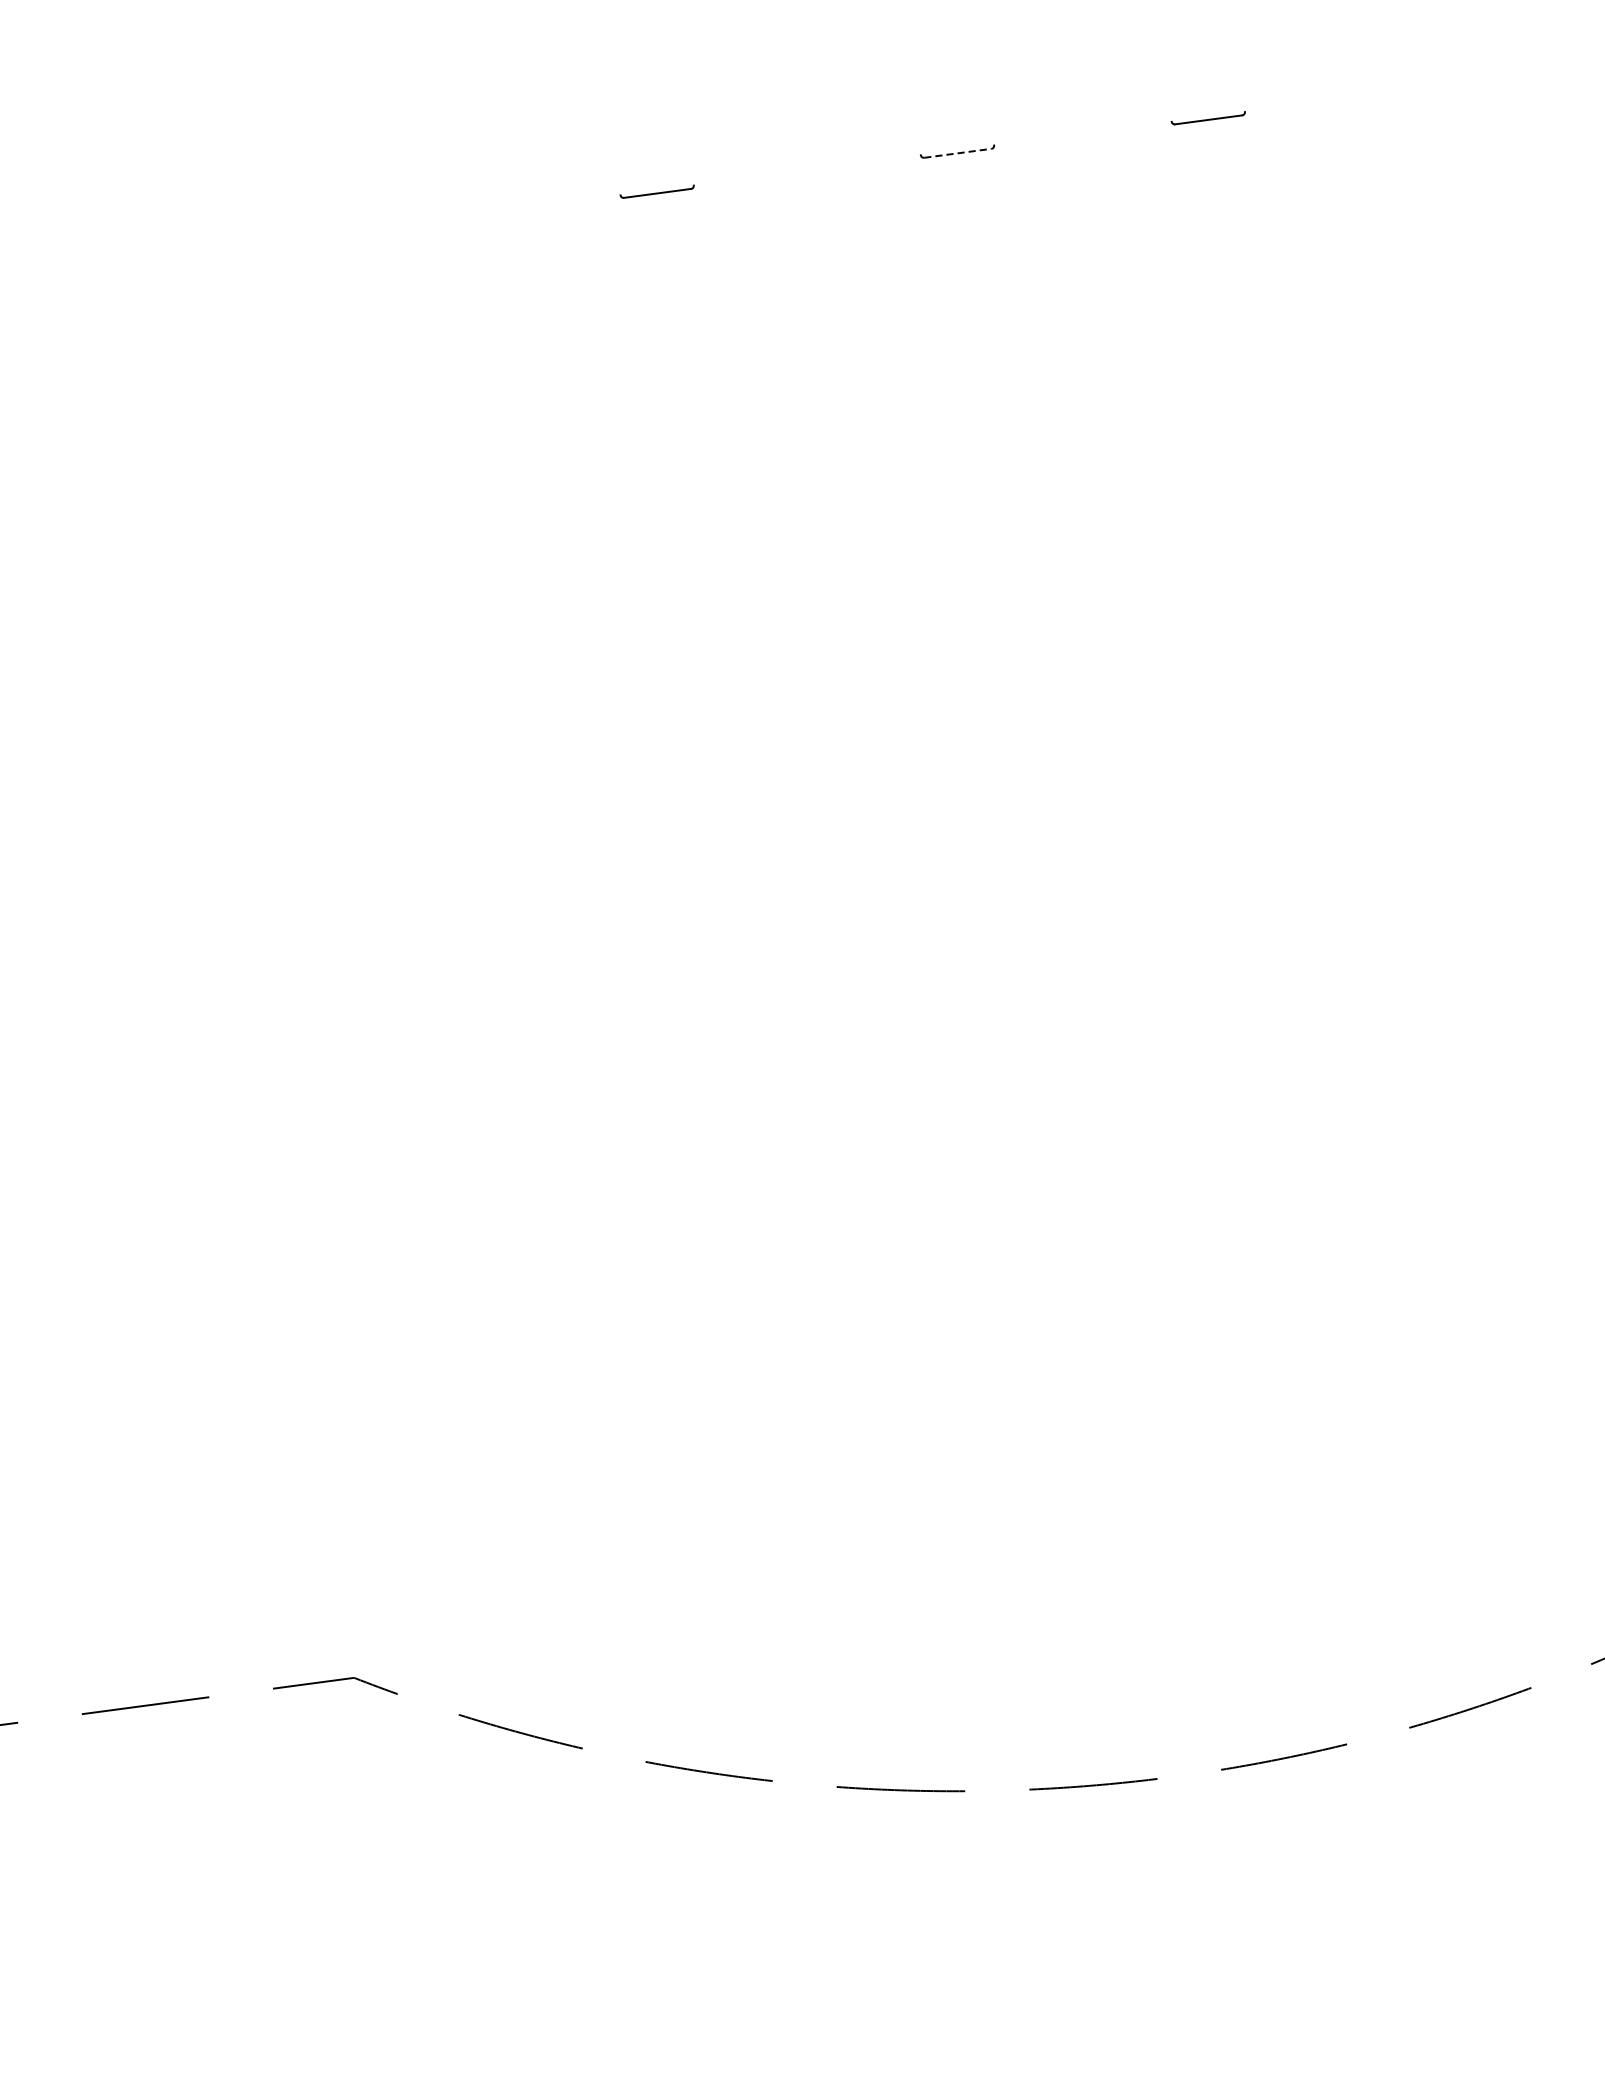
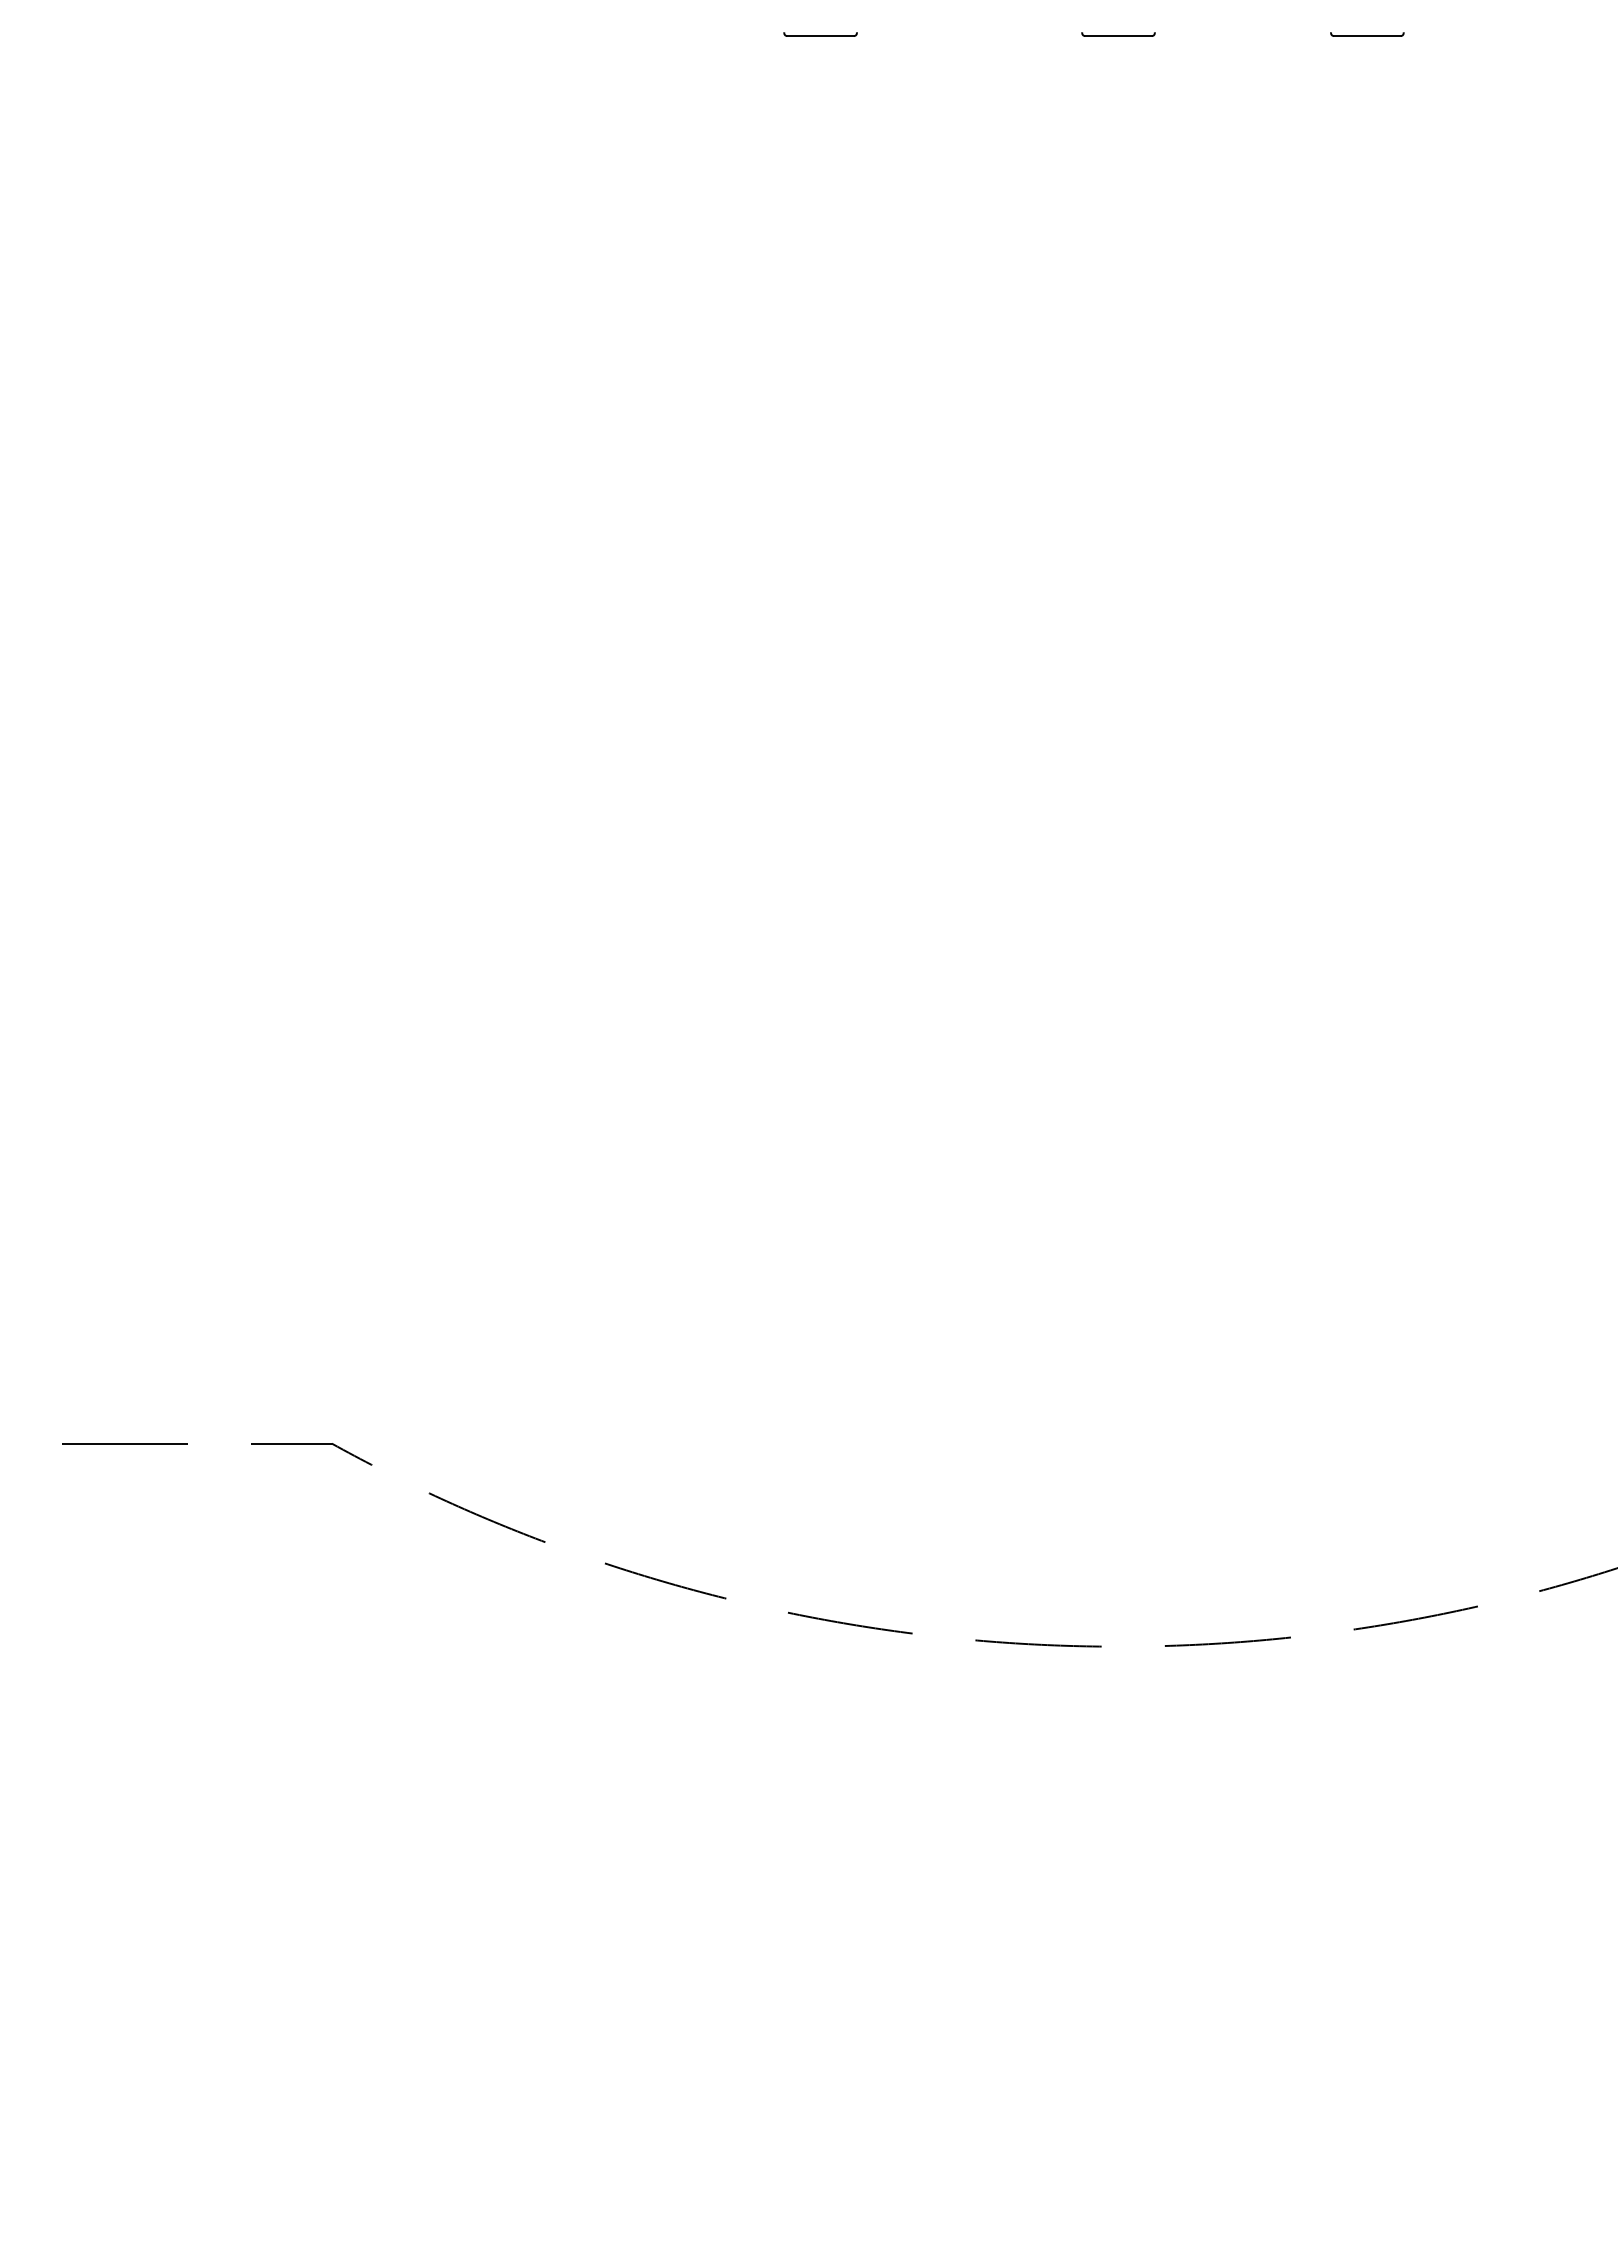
line: (958, 153) -> (1119, 36), dashed -> solid

